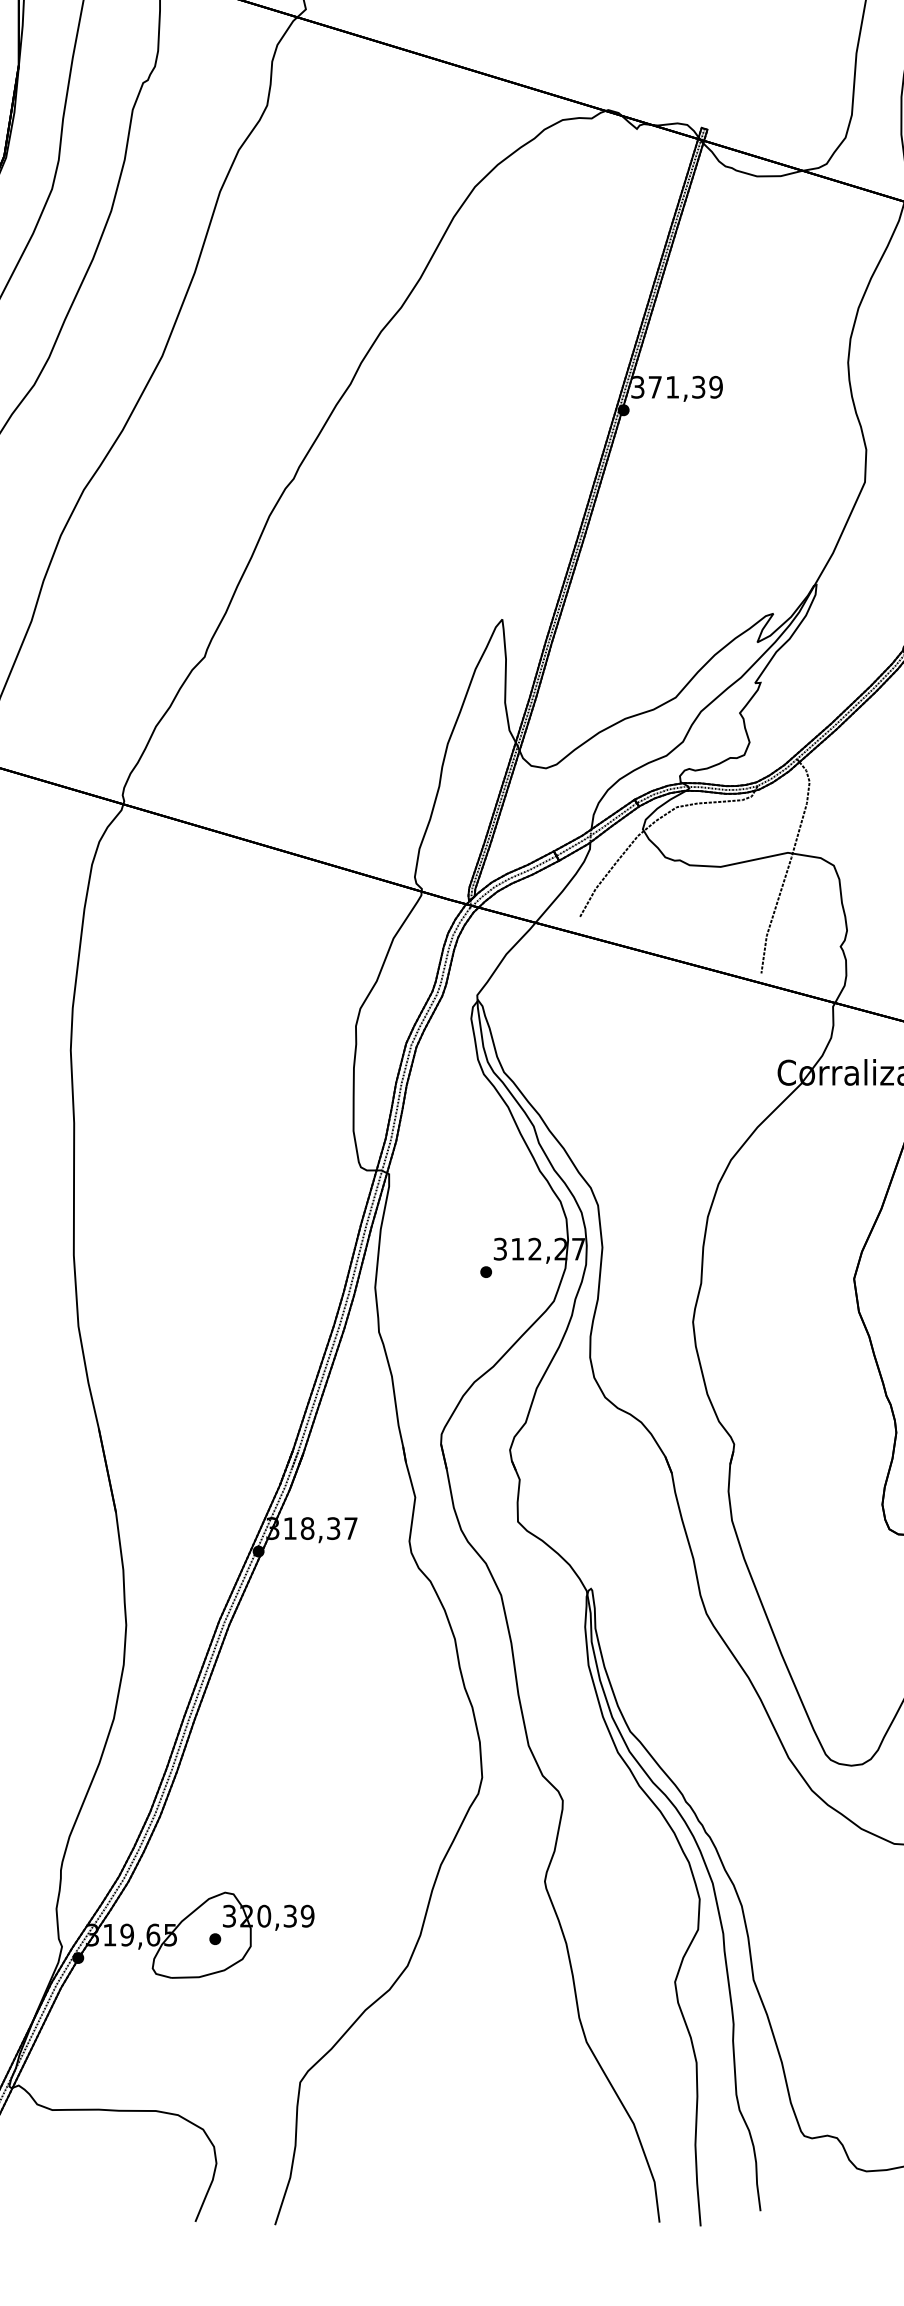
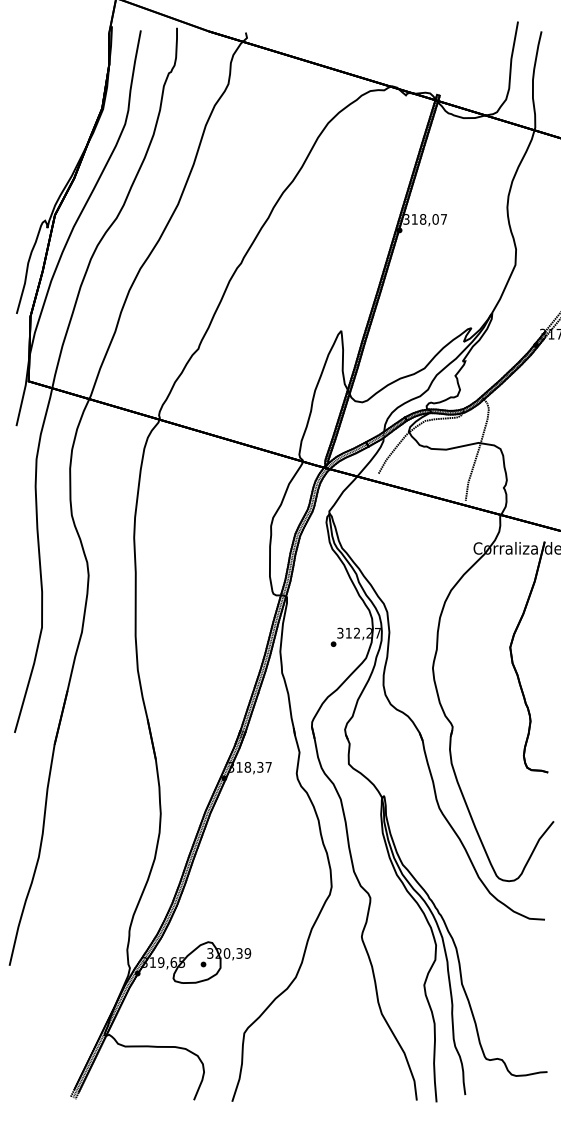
text: (685, 387) -> (429, 219), 371,39 -> 318,07

